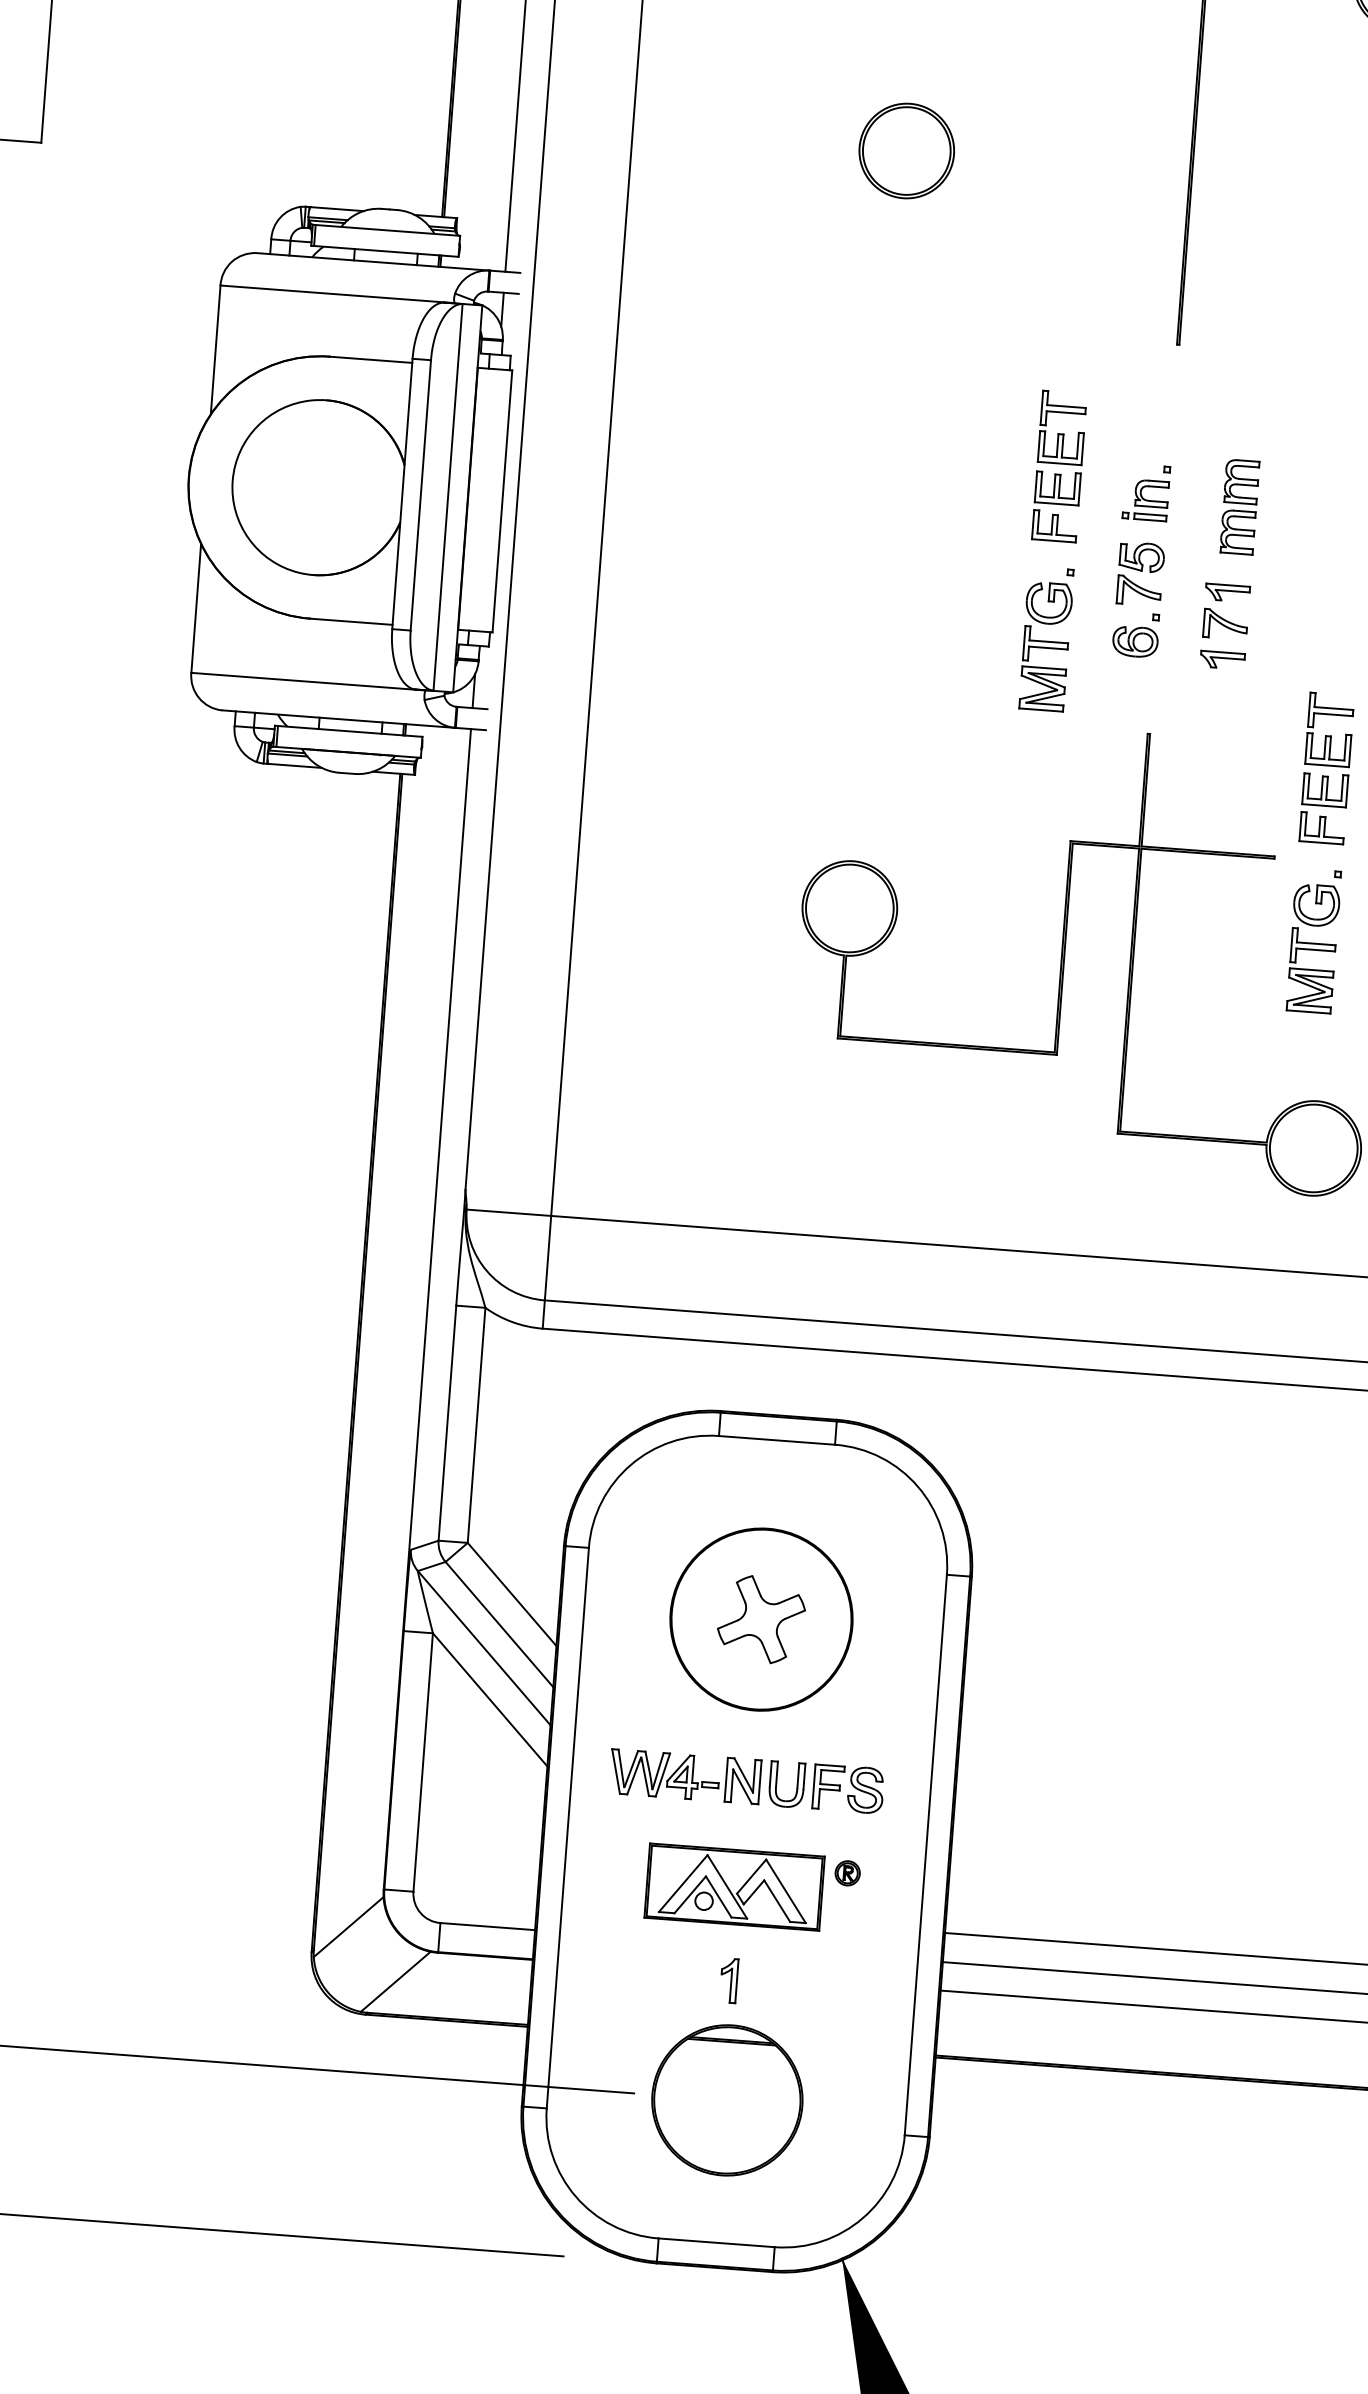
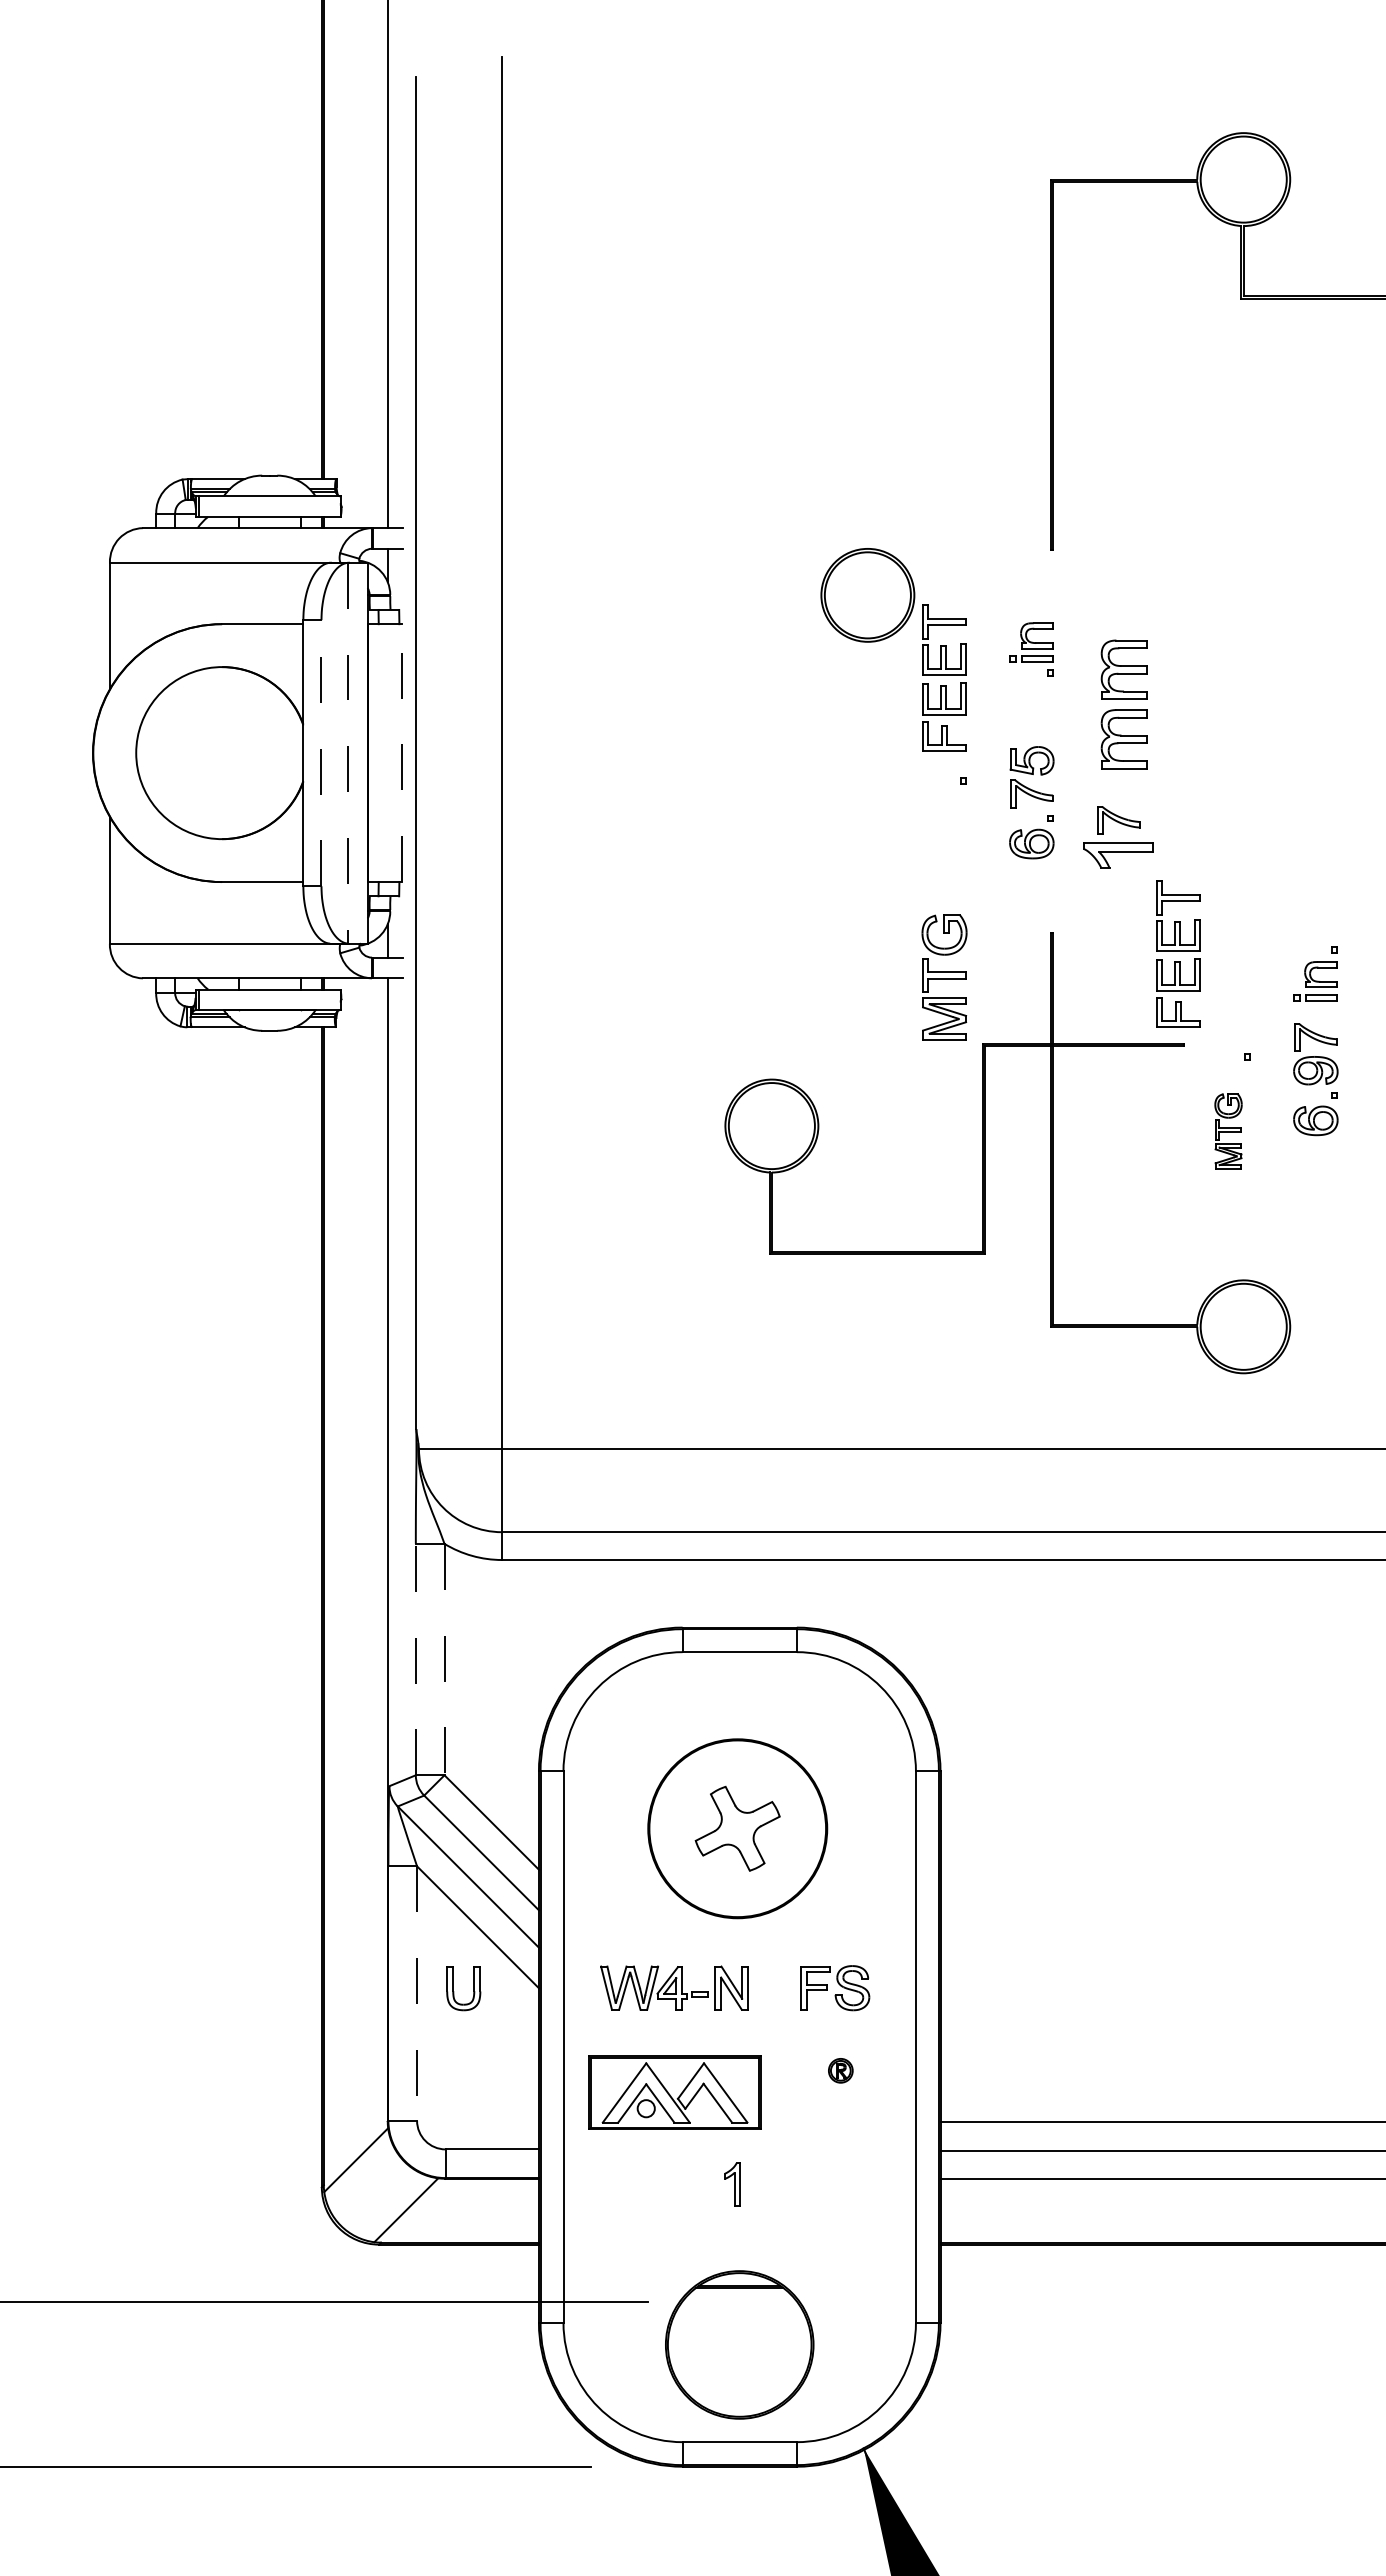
part: (906, 151) -> (867, 595), moved
line: (420, 494) -> (321, 752), solid -> dashed
line: (448, 497) -> (348, 753), solid -> dashed
part: (1145, 500) -> (1031, 642), moved
line: (502, 501) -> (401, 753), solid -> dashed
part: (1239, 506) -> (1123, 703), size x1.4
part: (1227, 593) -> (1118, 789), removed
part: (1045, 646) -> (944, 977), moved
part: (1222, 660) -> (1118, 855), size x1.6
part: (1326, 768) -> (1178, 953), moved
part: (1313, 948) -> (1228, 1131), size x0.6
line: (447, 1423) -> (415, 1659), solid -> dashed
line: (476, 1425) -> (444, 1659), solid -> dashed
line: (423, 1763) -> (417, 1994), solid -> dashed
part: (777, 1787) -> (454, 1991), moved
part: (734, 1886) -> (674, 2092), moved
part: (727, 2099) -> (739, 2344), moved

